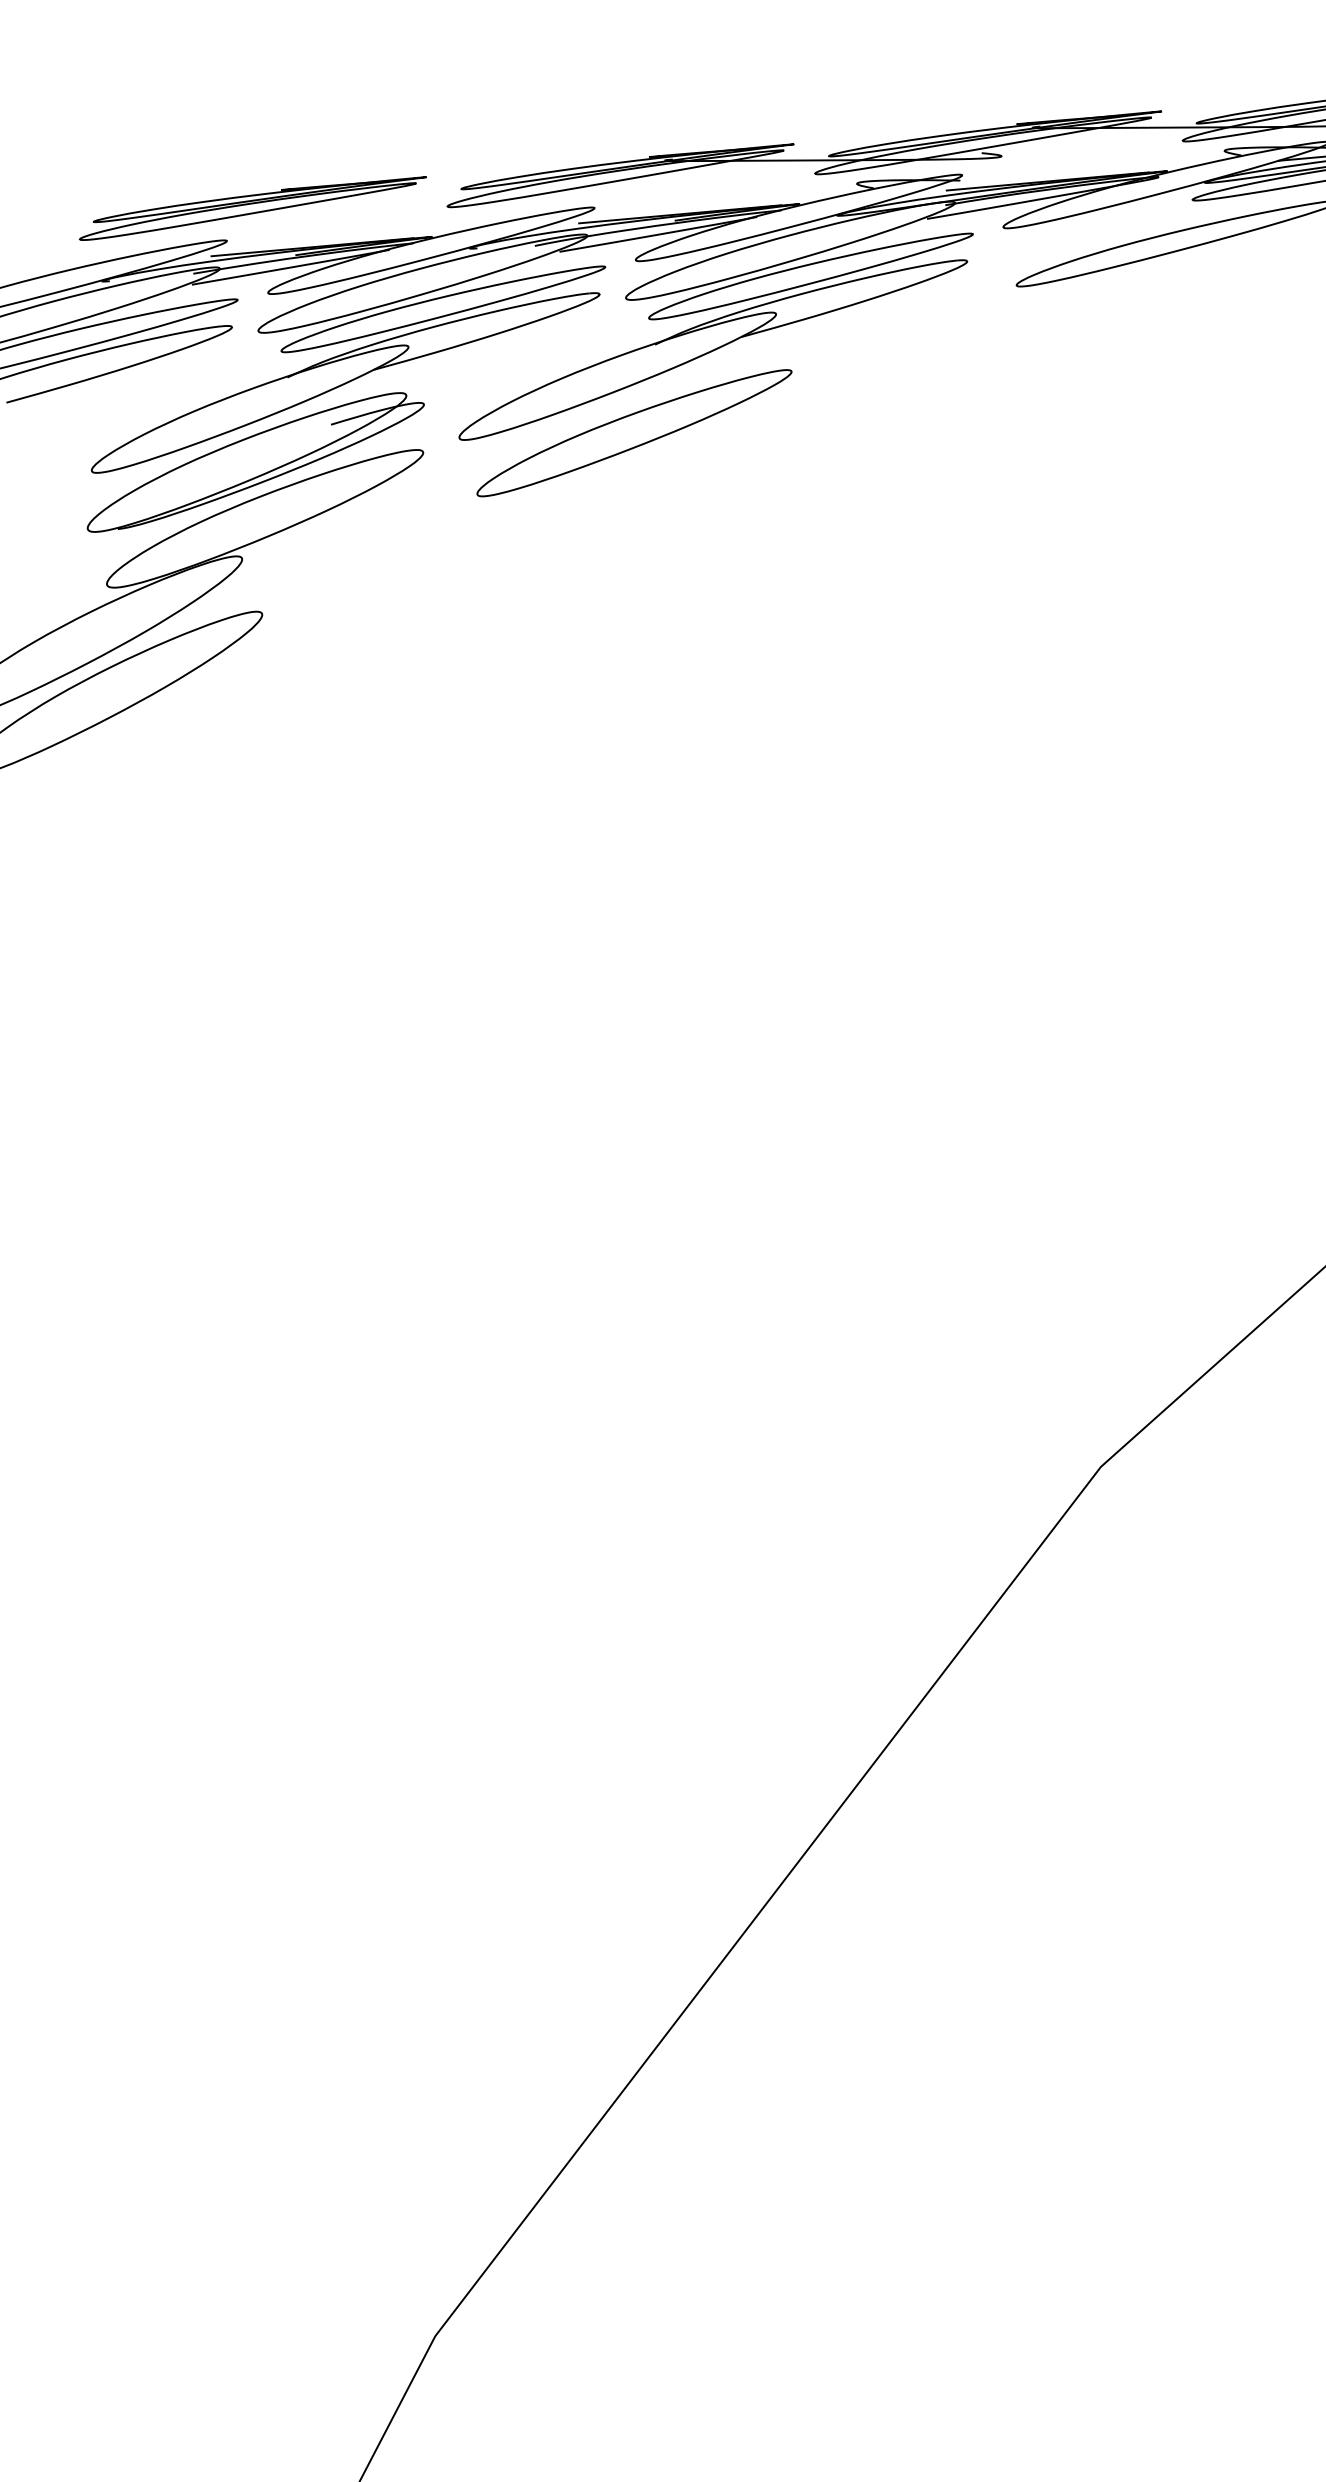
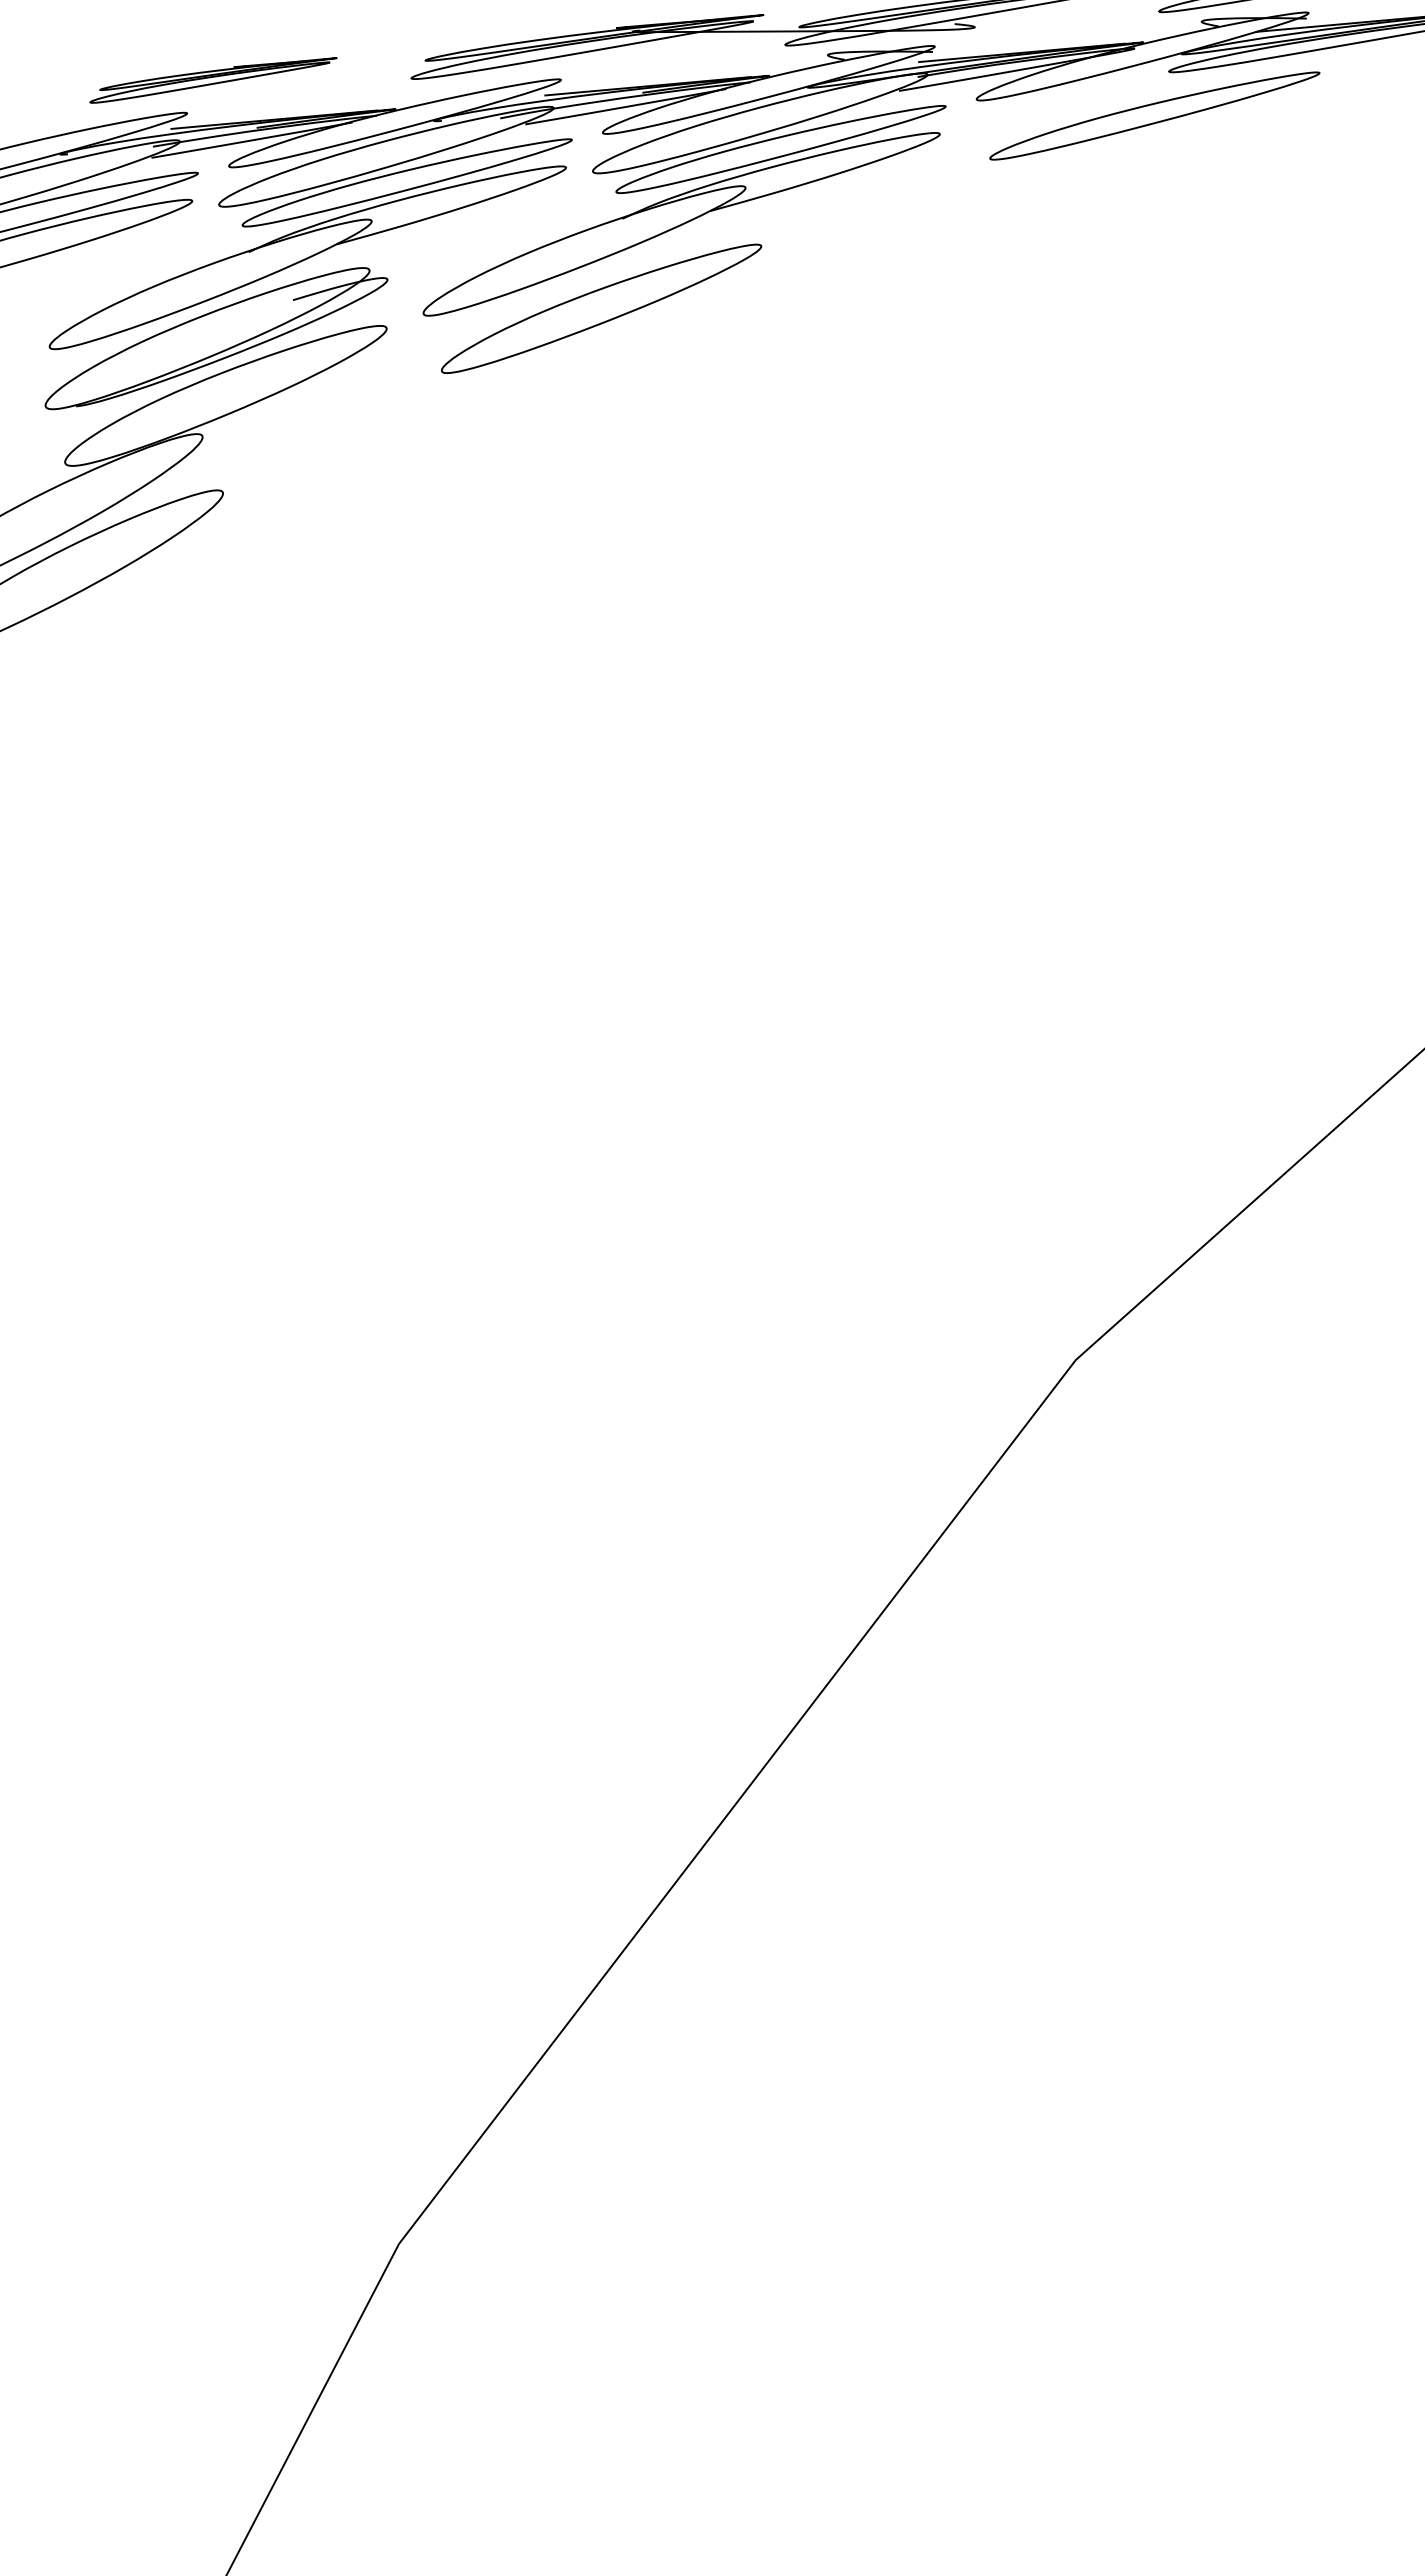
part: (252, 208) -> (213, 80), size x0.7

